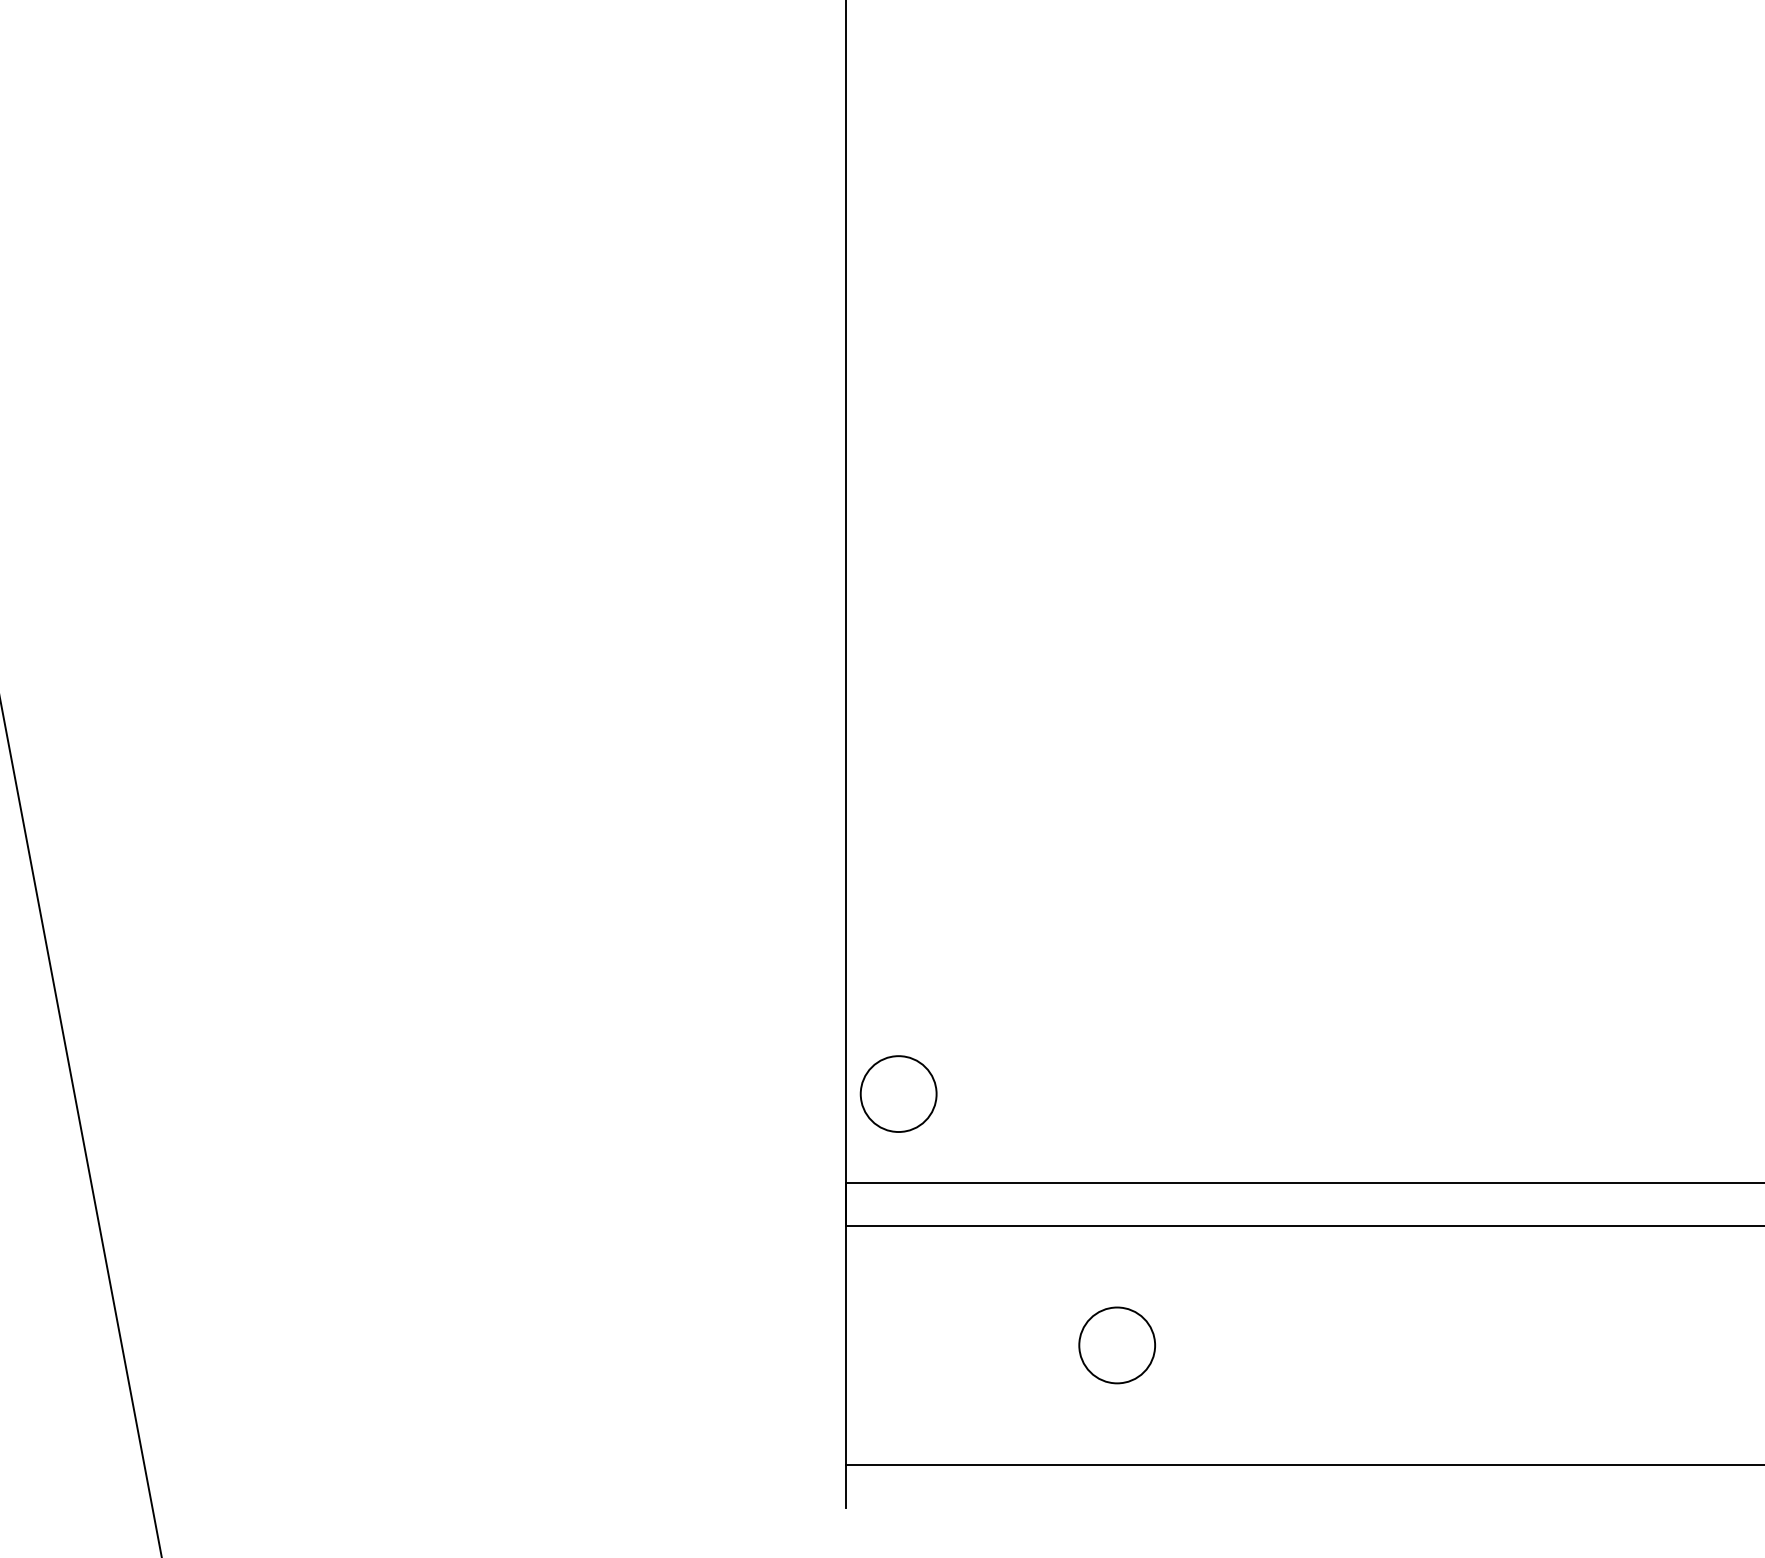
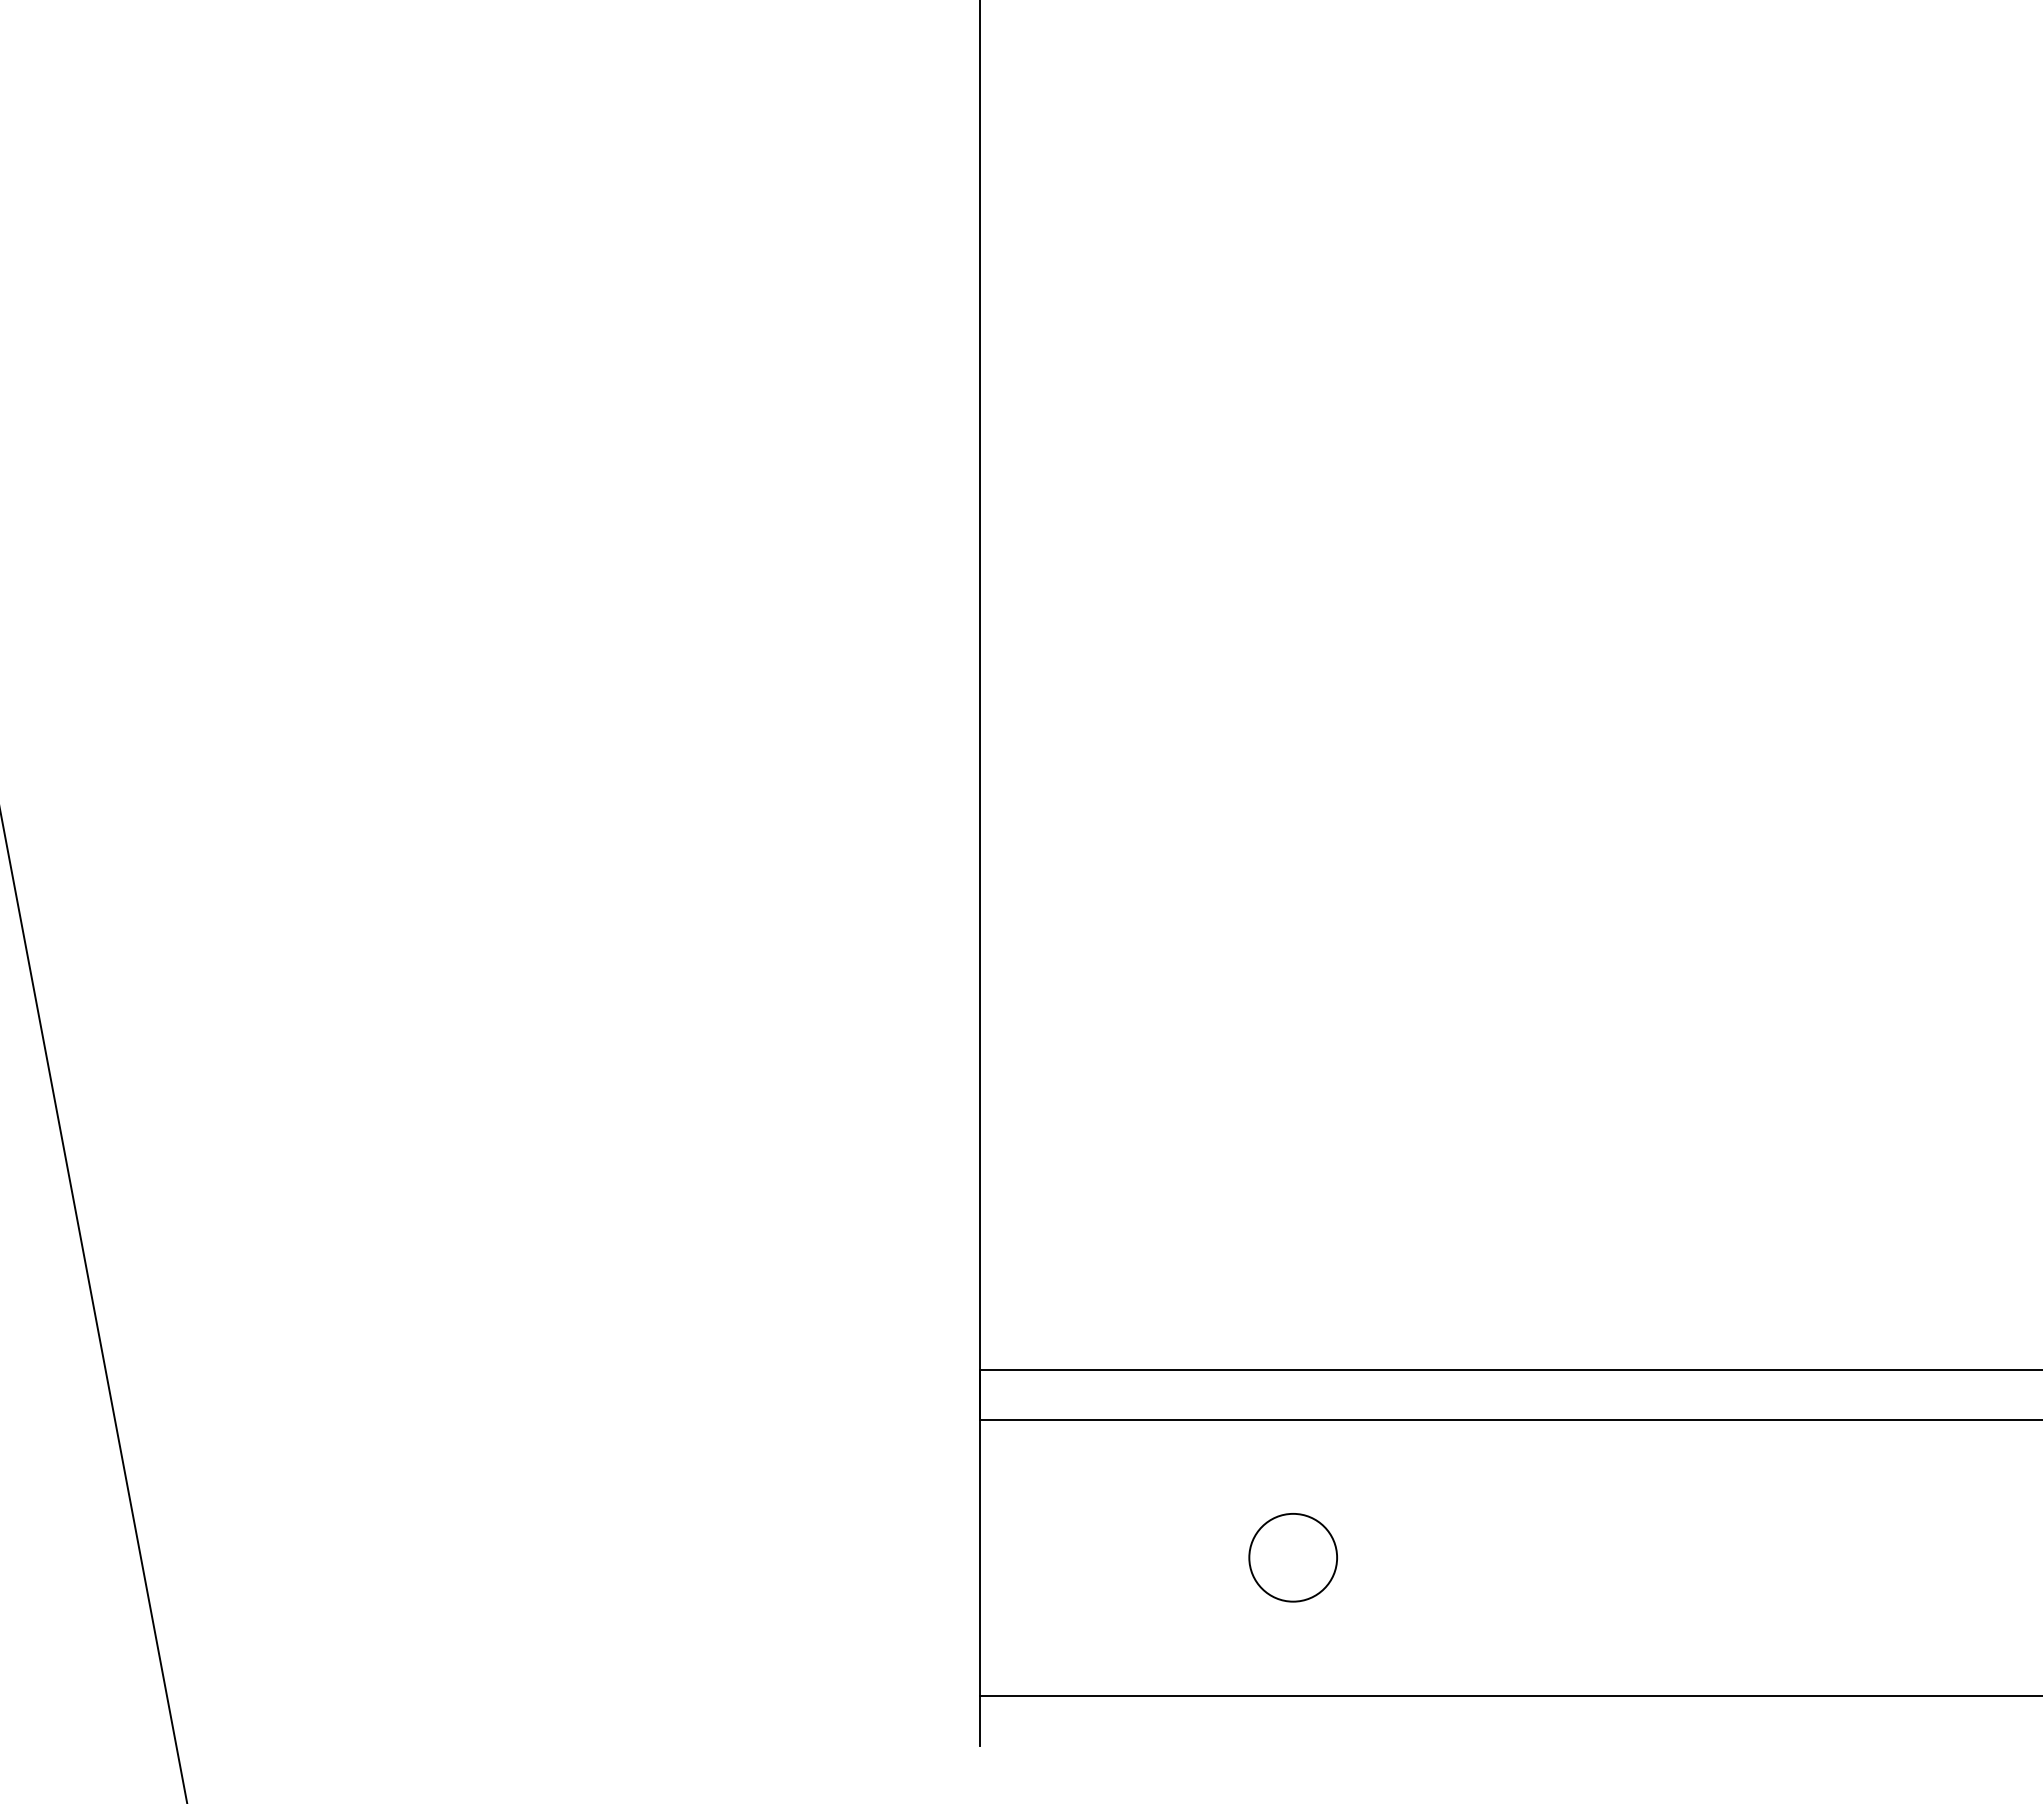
circle: (898, 1093) -> (1039, 1266), removed

